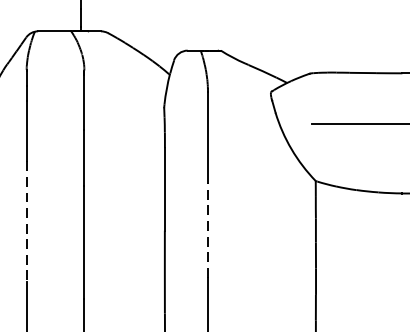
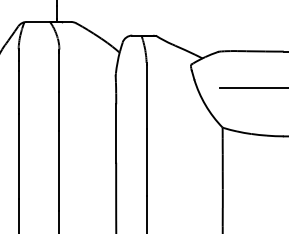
line: (26, 221) -> (18, 156), dashed -> solid
line: (207, 230) -> (146, 162), dashed -> solid

